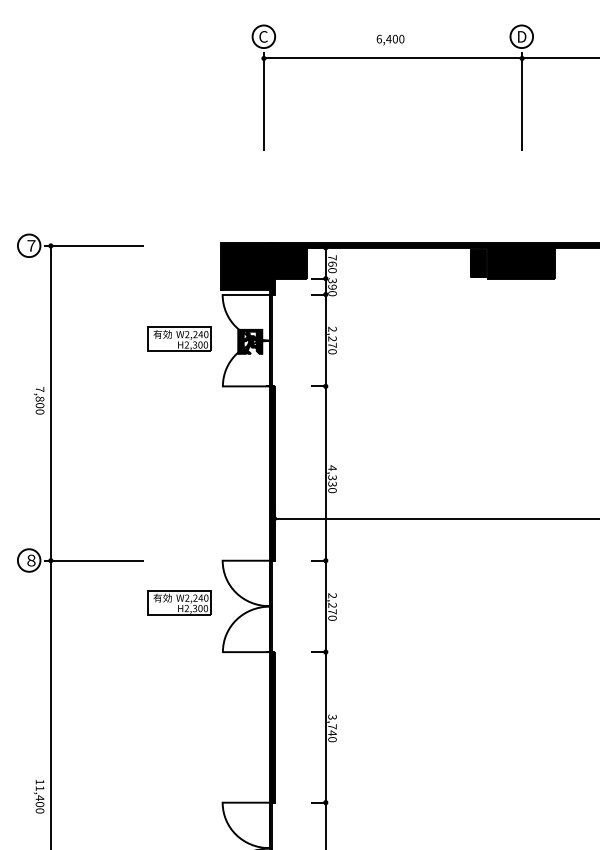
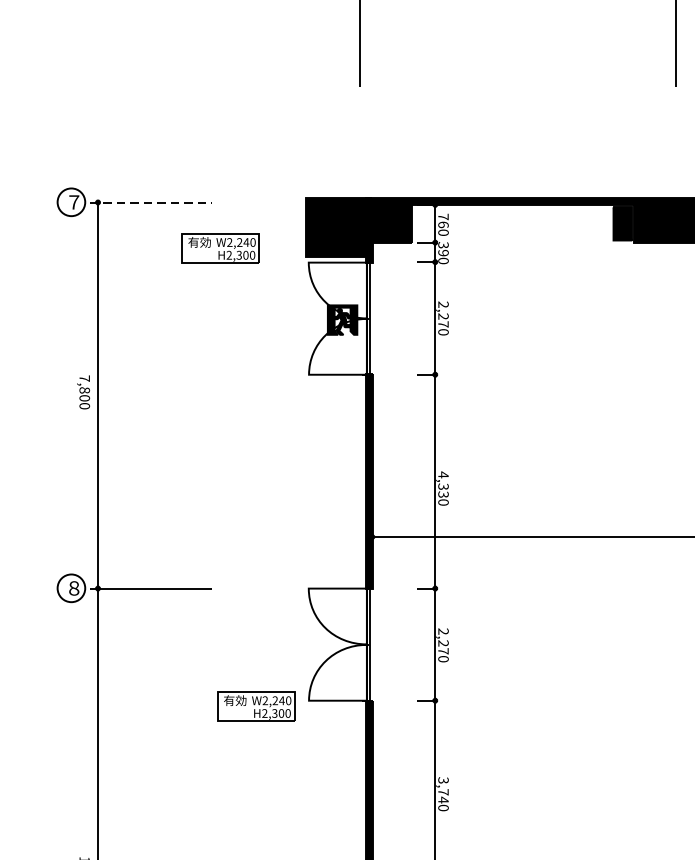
line: (93, 245) -> (150, 201), solid -> dashed
part: (179, 338) -> (220, 247), moved
part: (179, 602) -> (255, 706), moved

